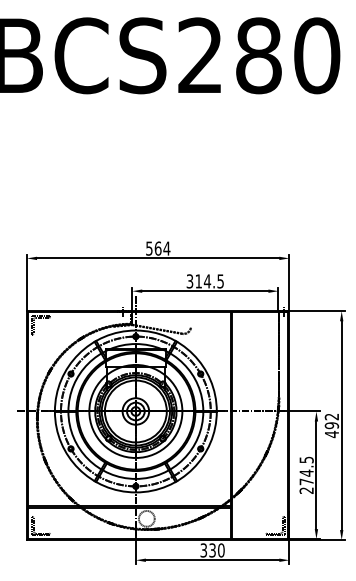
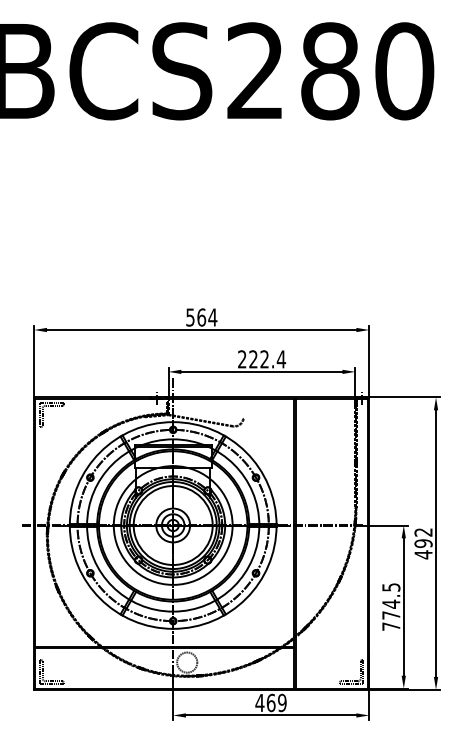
text: (205, 281) -> (262, 359), 314.5 -> 222.4
text: (306, 490) -> (391, 626), 274.5 -> 774.5
text: (212, 550) -> (270, 702), 330 -> 469

